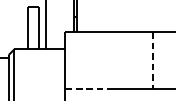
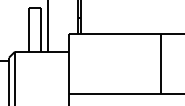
line: (153, 60) -> (161, 63), dashed -> solid
line: (88, 88) -> (92, 93), dashed -> solid

